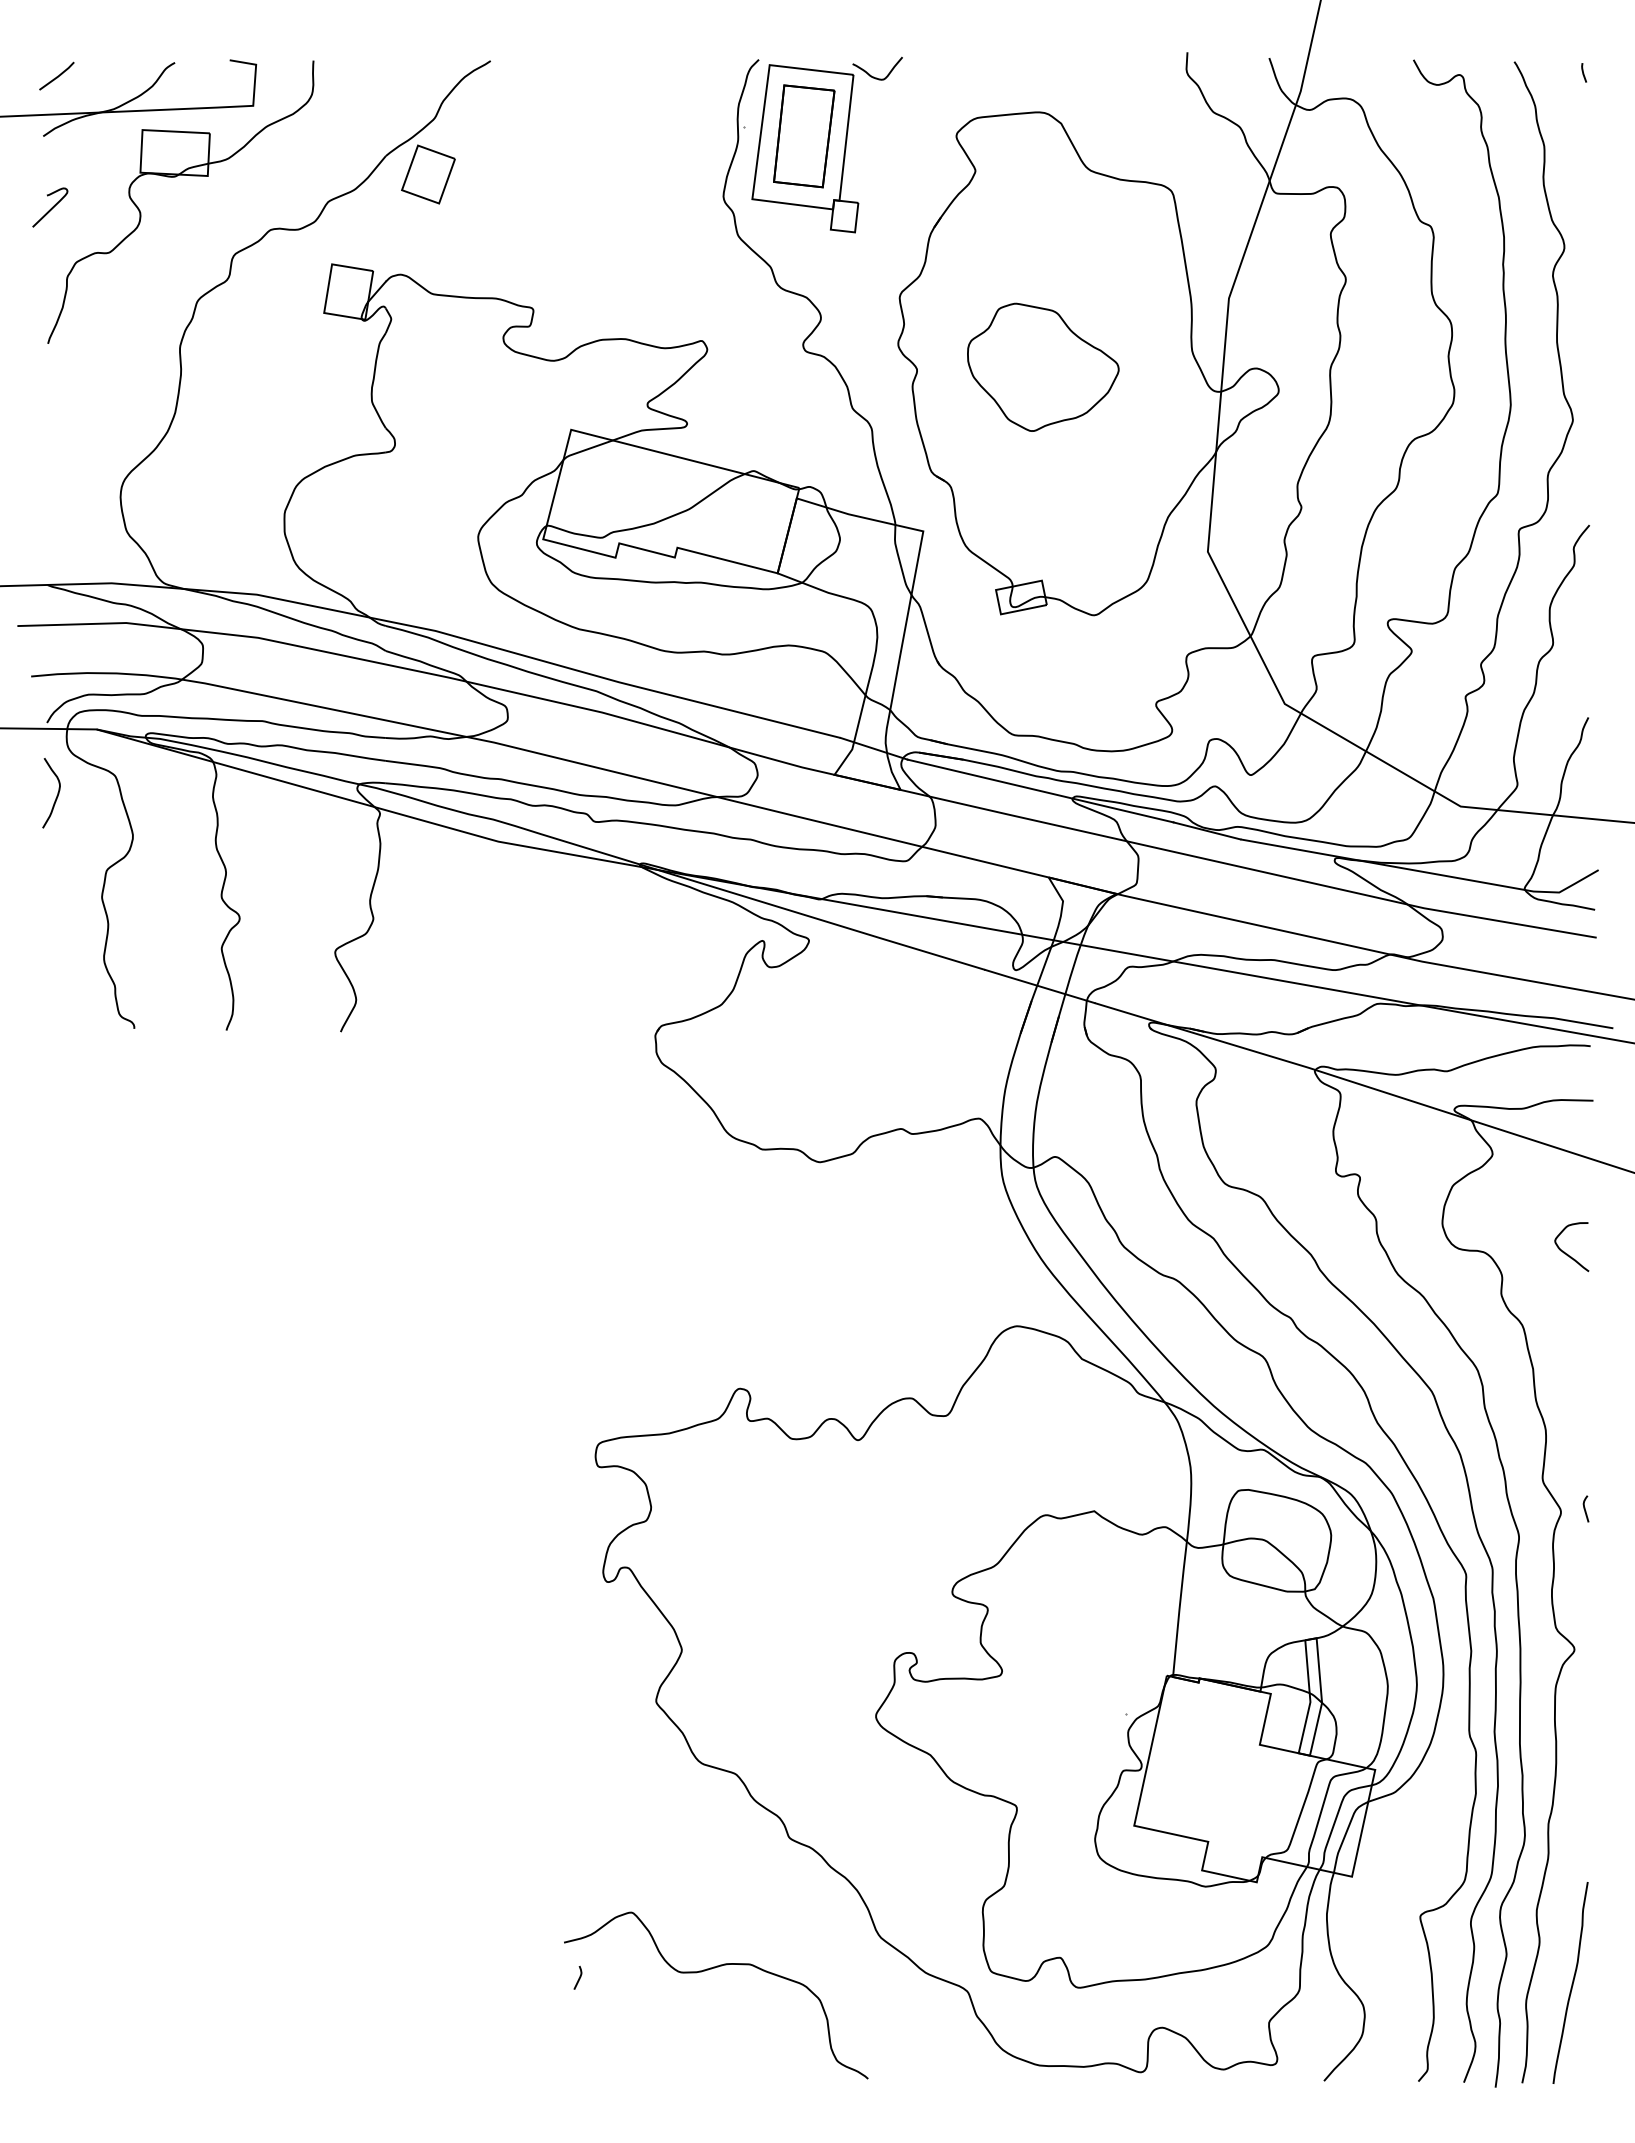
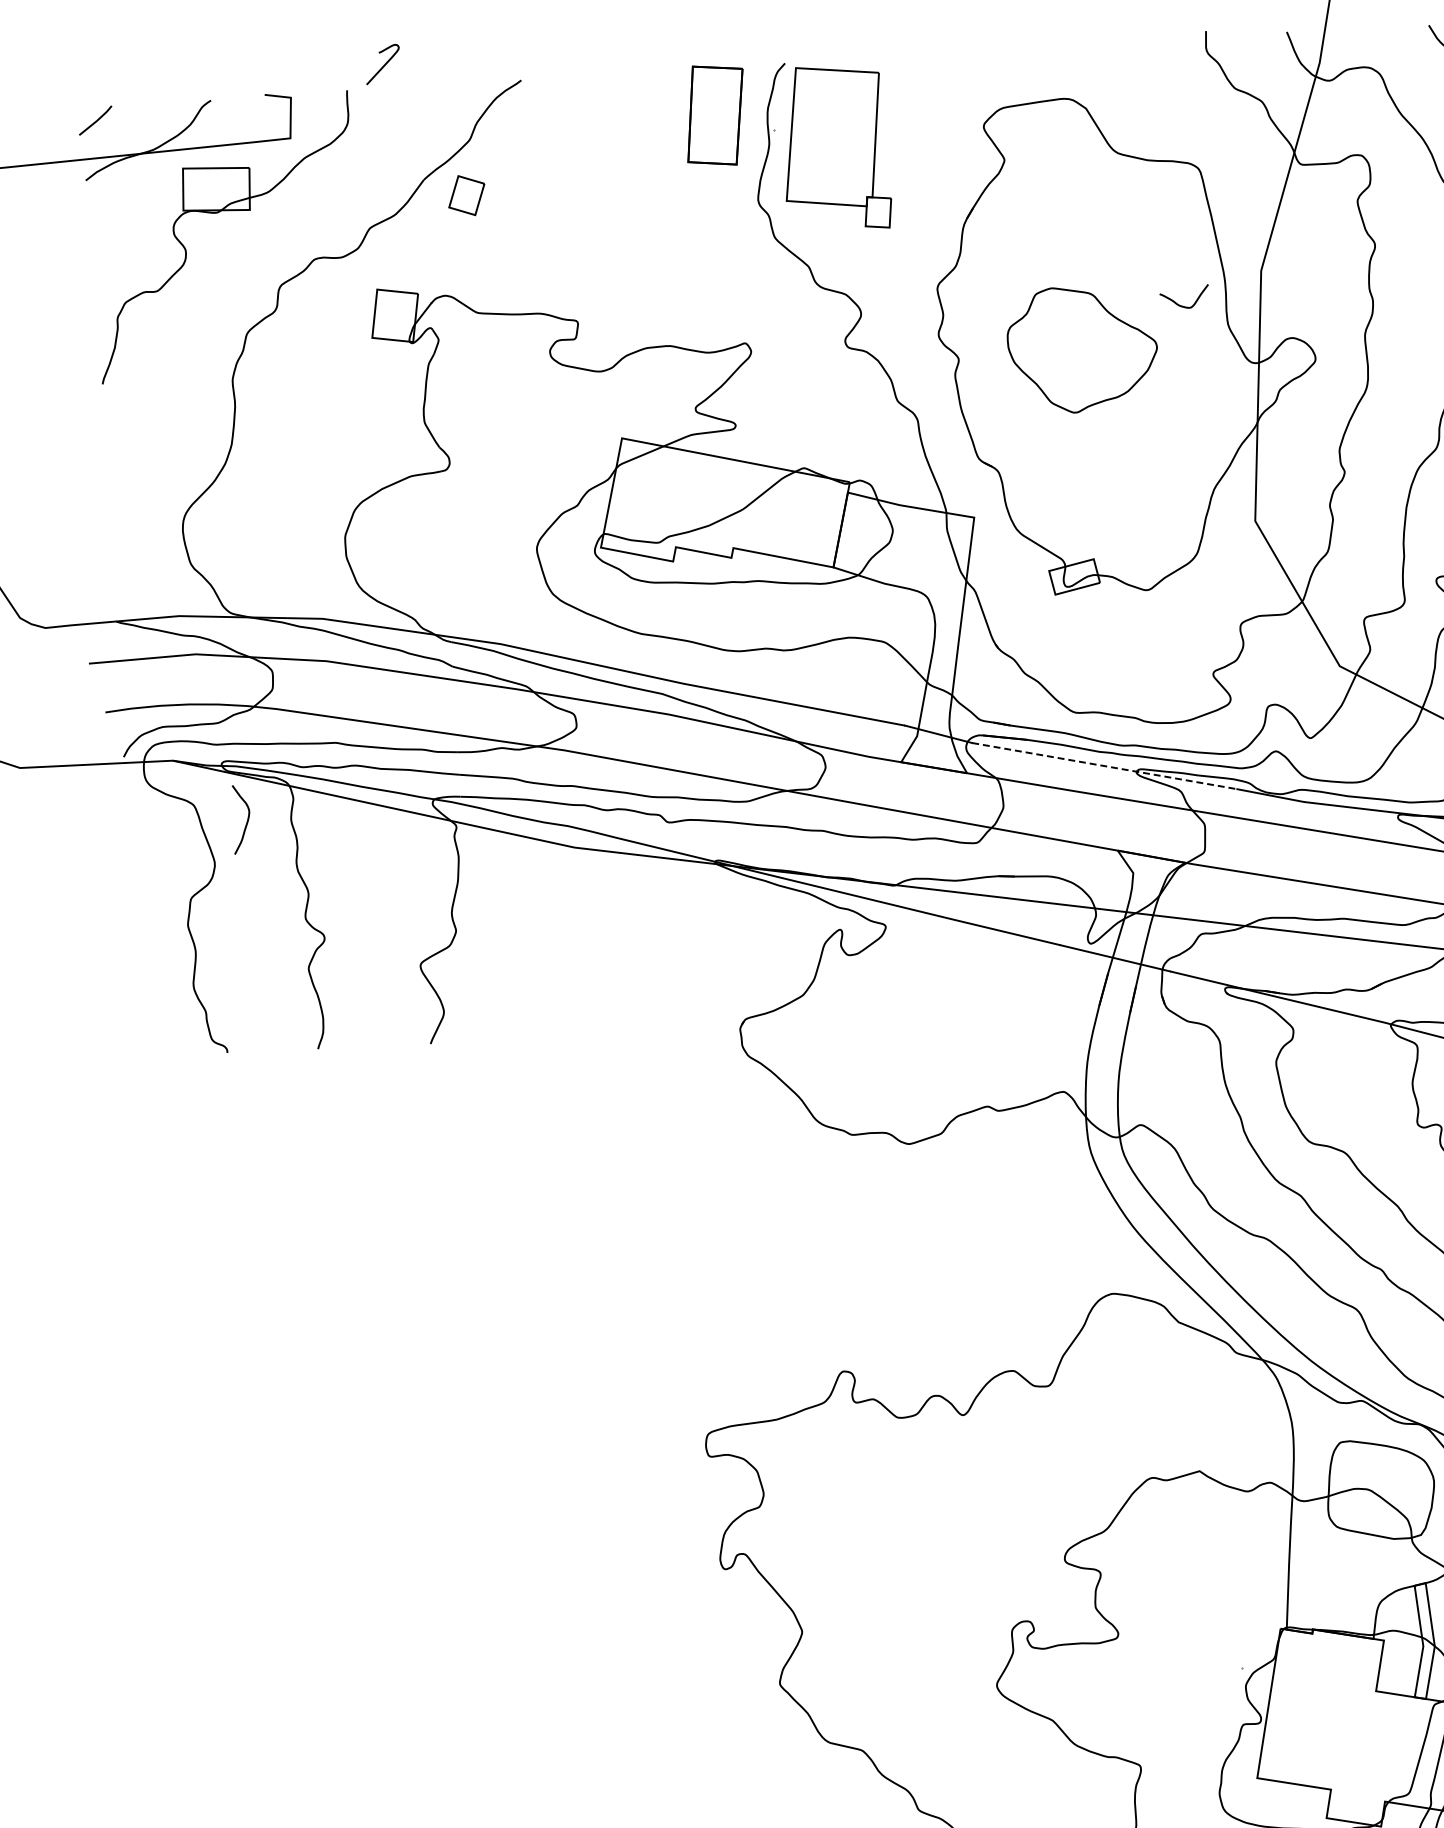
curve: (873, 76) -> (1180, 305), moved
part: (804, 136) -> (715, 115), moved
part: (428, 174) -> (466, 195), size x0.7
curve: (51, 207) -> (384, 64), moved
line: (1040, 791) -> (1104, 766), solid -> dashed
curve: (56, 795) -> (246, 821), moved

